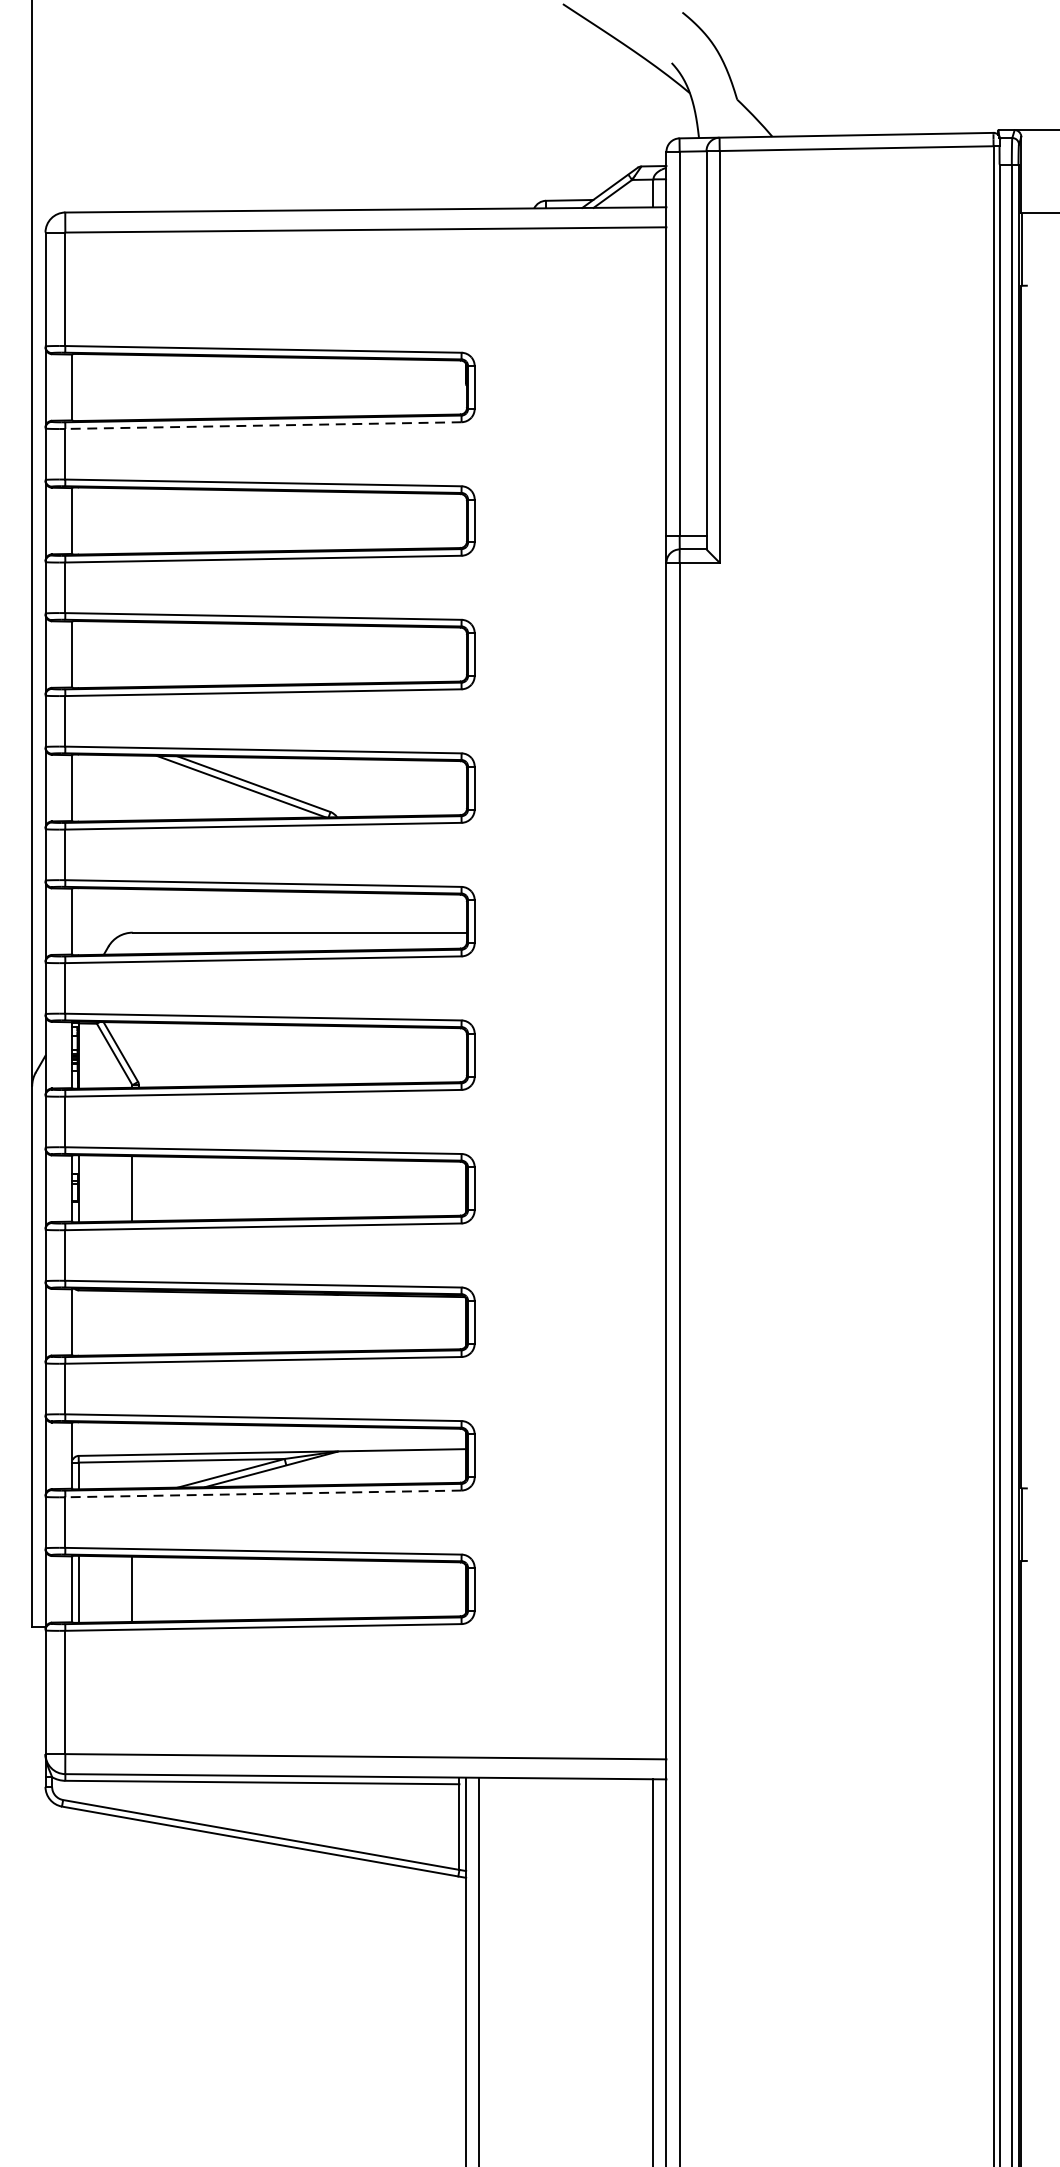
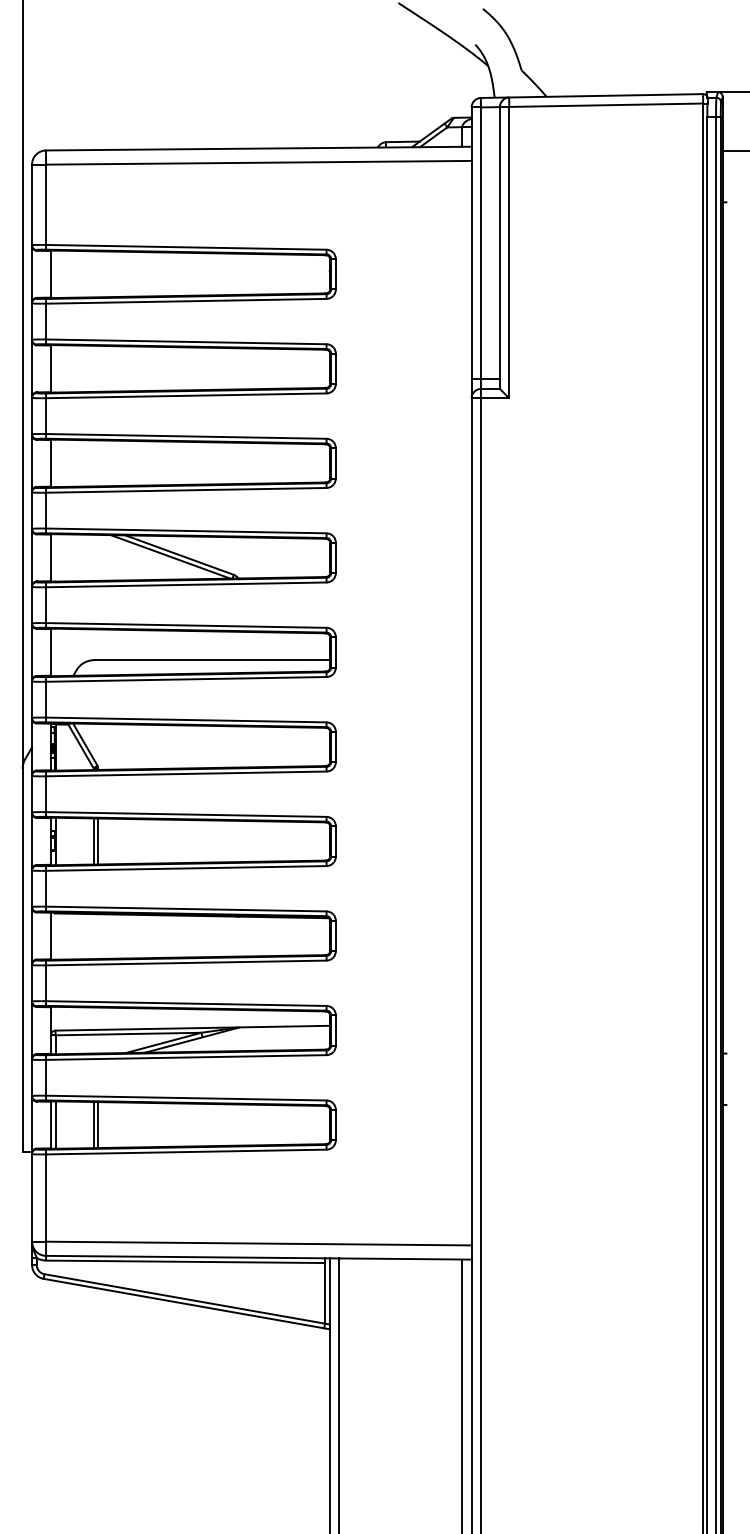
line: (262, 425) -> (185, 301), dashed -> solid
line: (139, 1188) -> (98, 841), added
line: (262, 1493) -> (185, 1057), dashed -> solid
line: (139, 1589) -> (98, 1125), added

